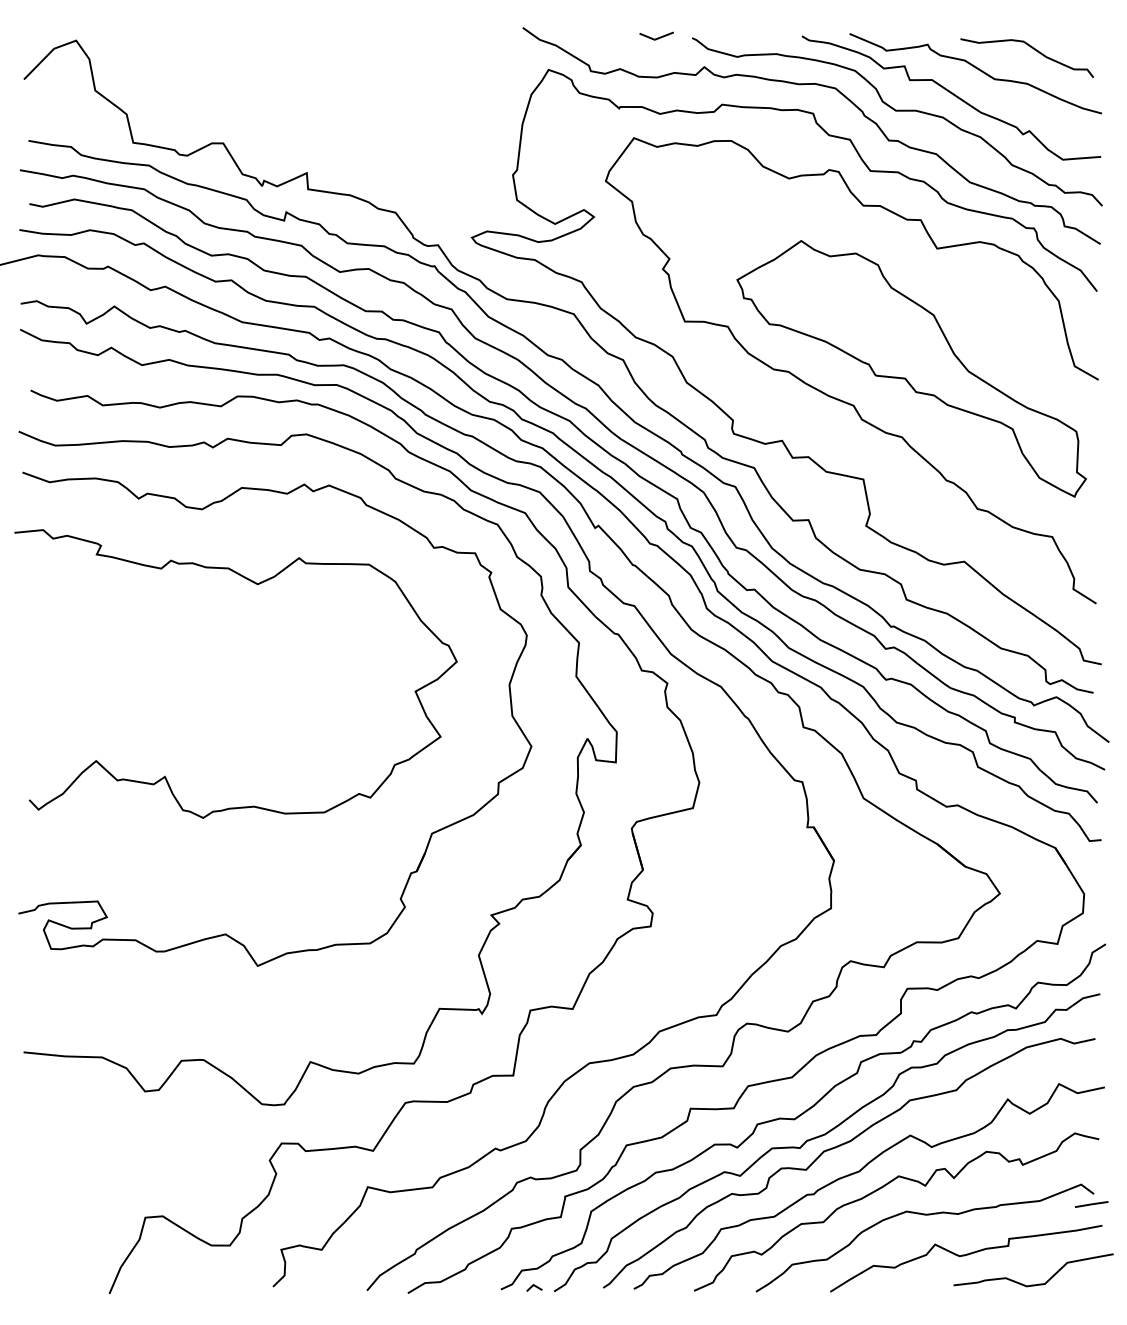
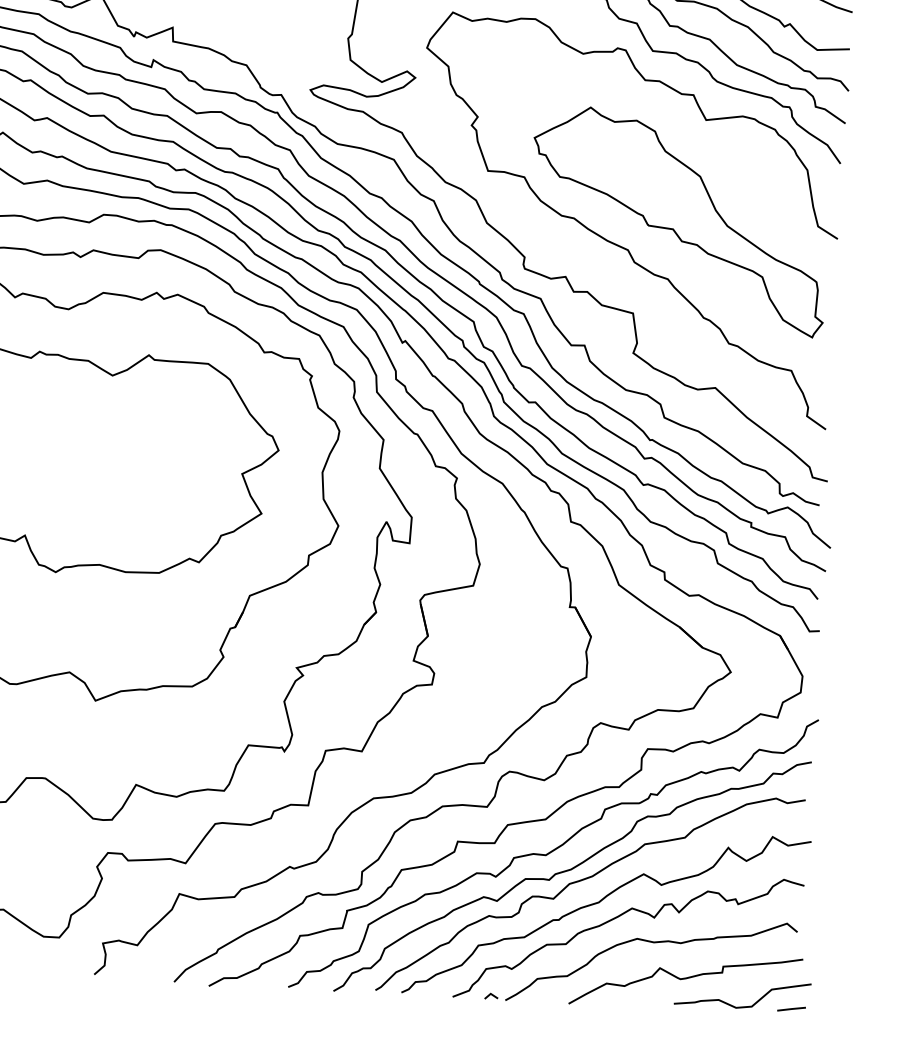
line: (1091, 1204) -> (791, 1009), moved
line: (534, 1286) -> (491, 995), moved

